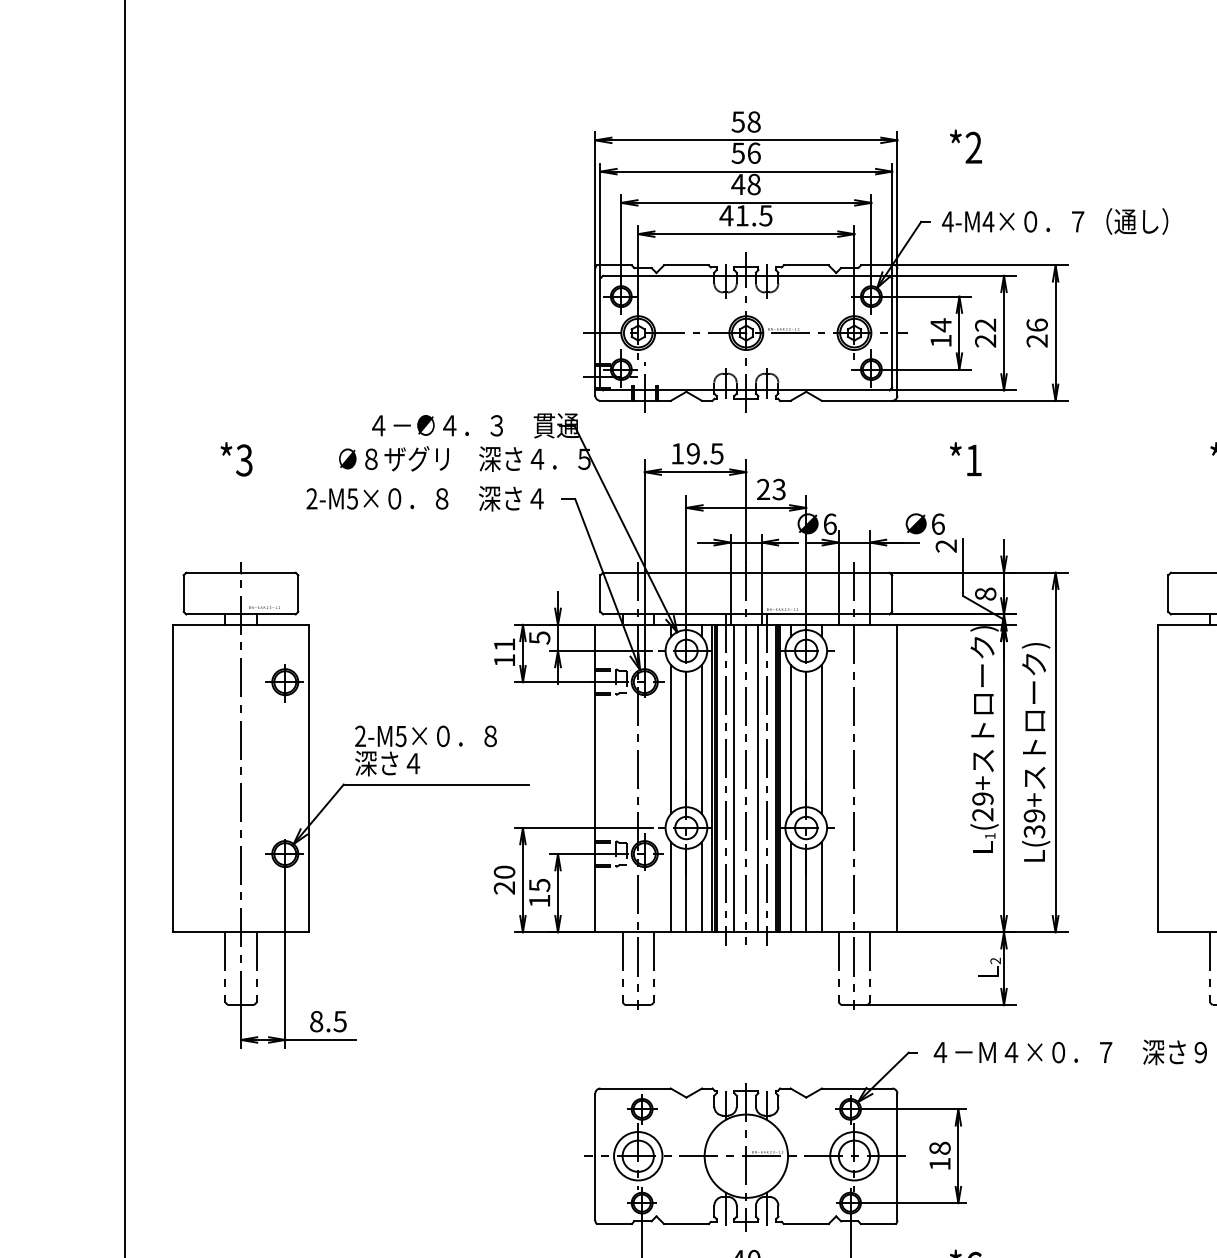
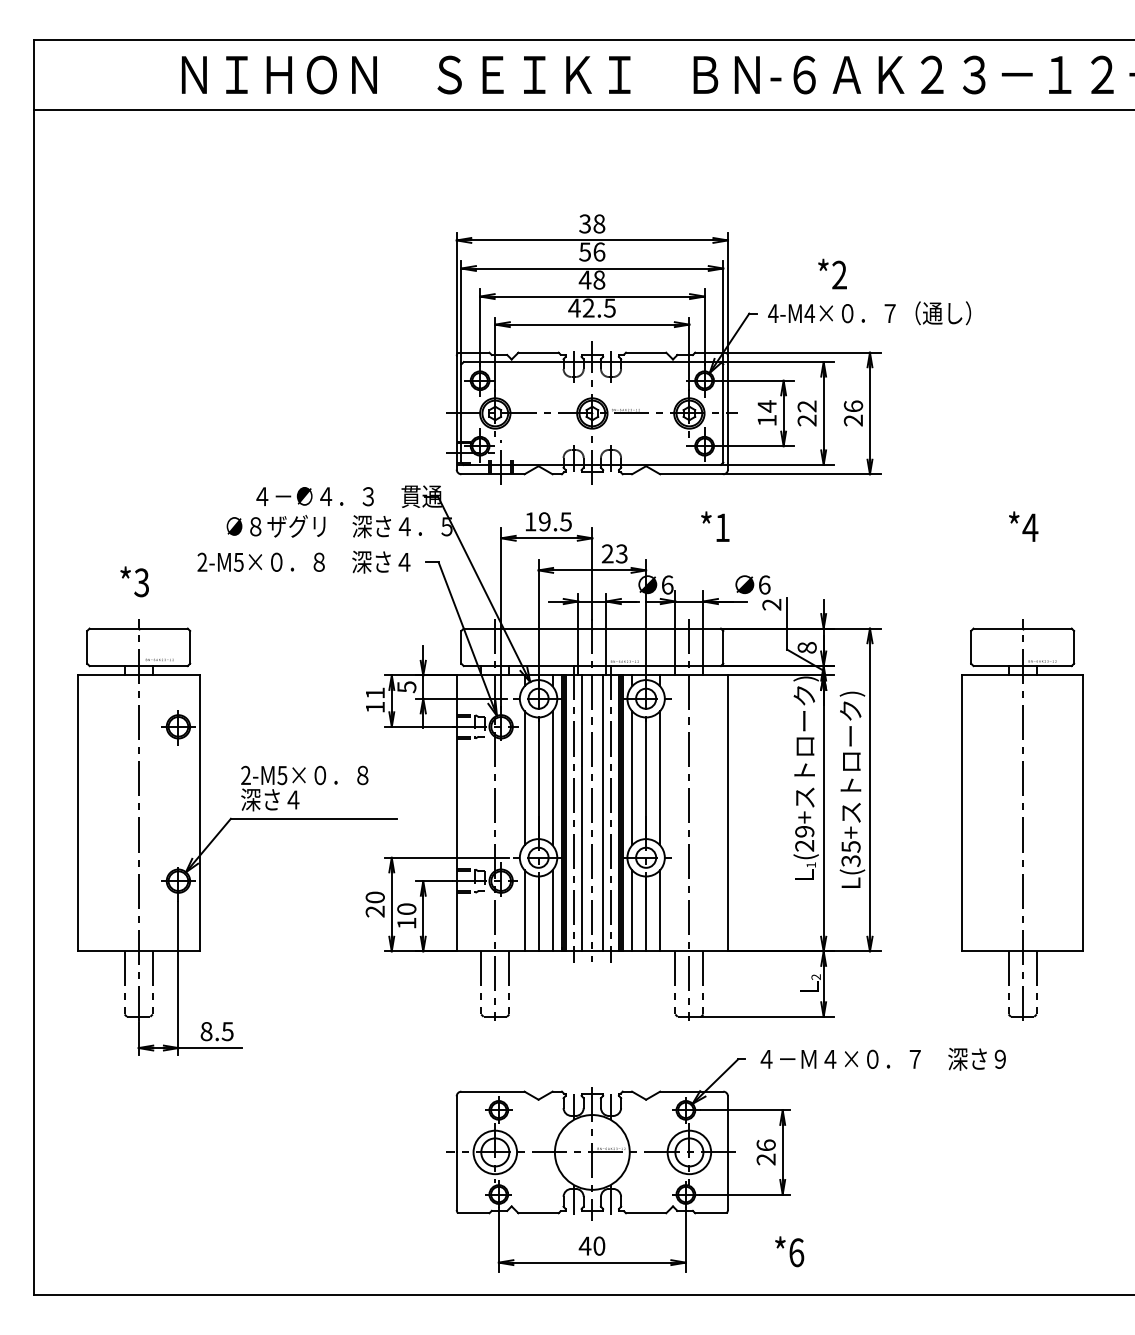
text: (737, 121) -> (584, 223), 58 -> 38
text: (965, 146) -> (832, 273), moved
text: (742, 215) -> (588, 307), 41.5 -> 42.5
text: (236, 459) -> (134, 581), moved
text: (965, 459) -> (715, 526), moved
text: (1033, 815) -> (850, 846), L(39+ -> L(35+
text: (539, 885) -> (406, 909), 15 -> 10
text: (939, 1156) -> (765, 1152), 18 -> 26

